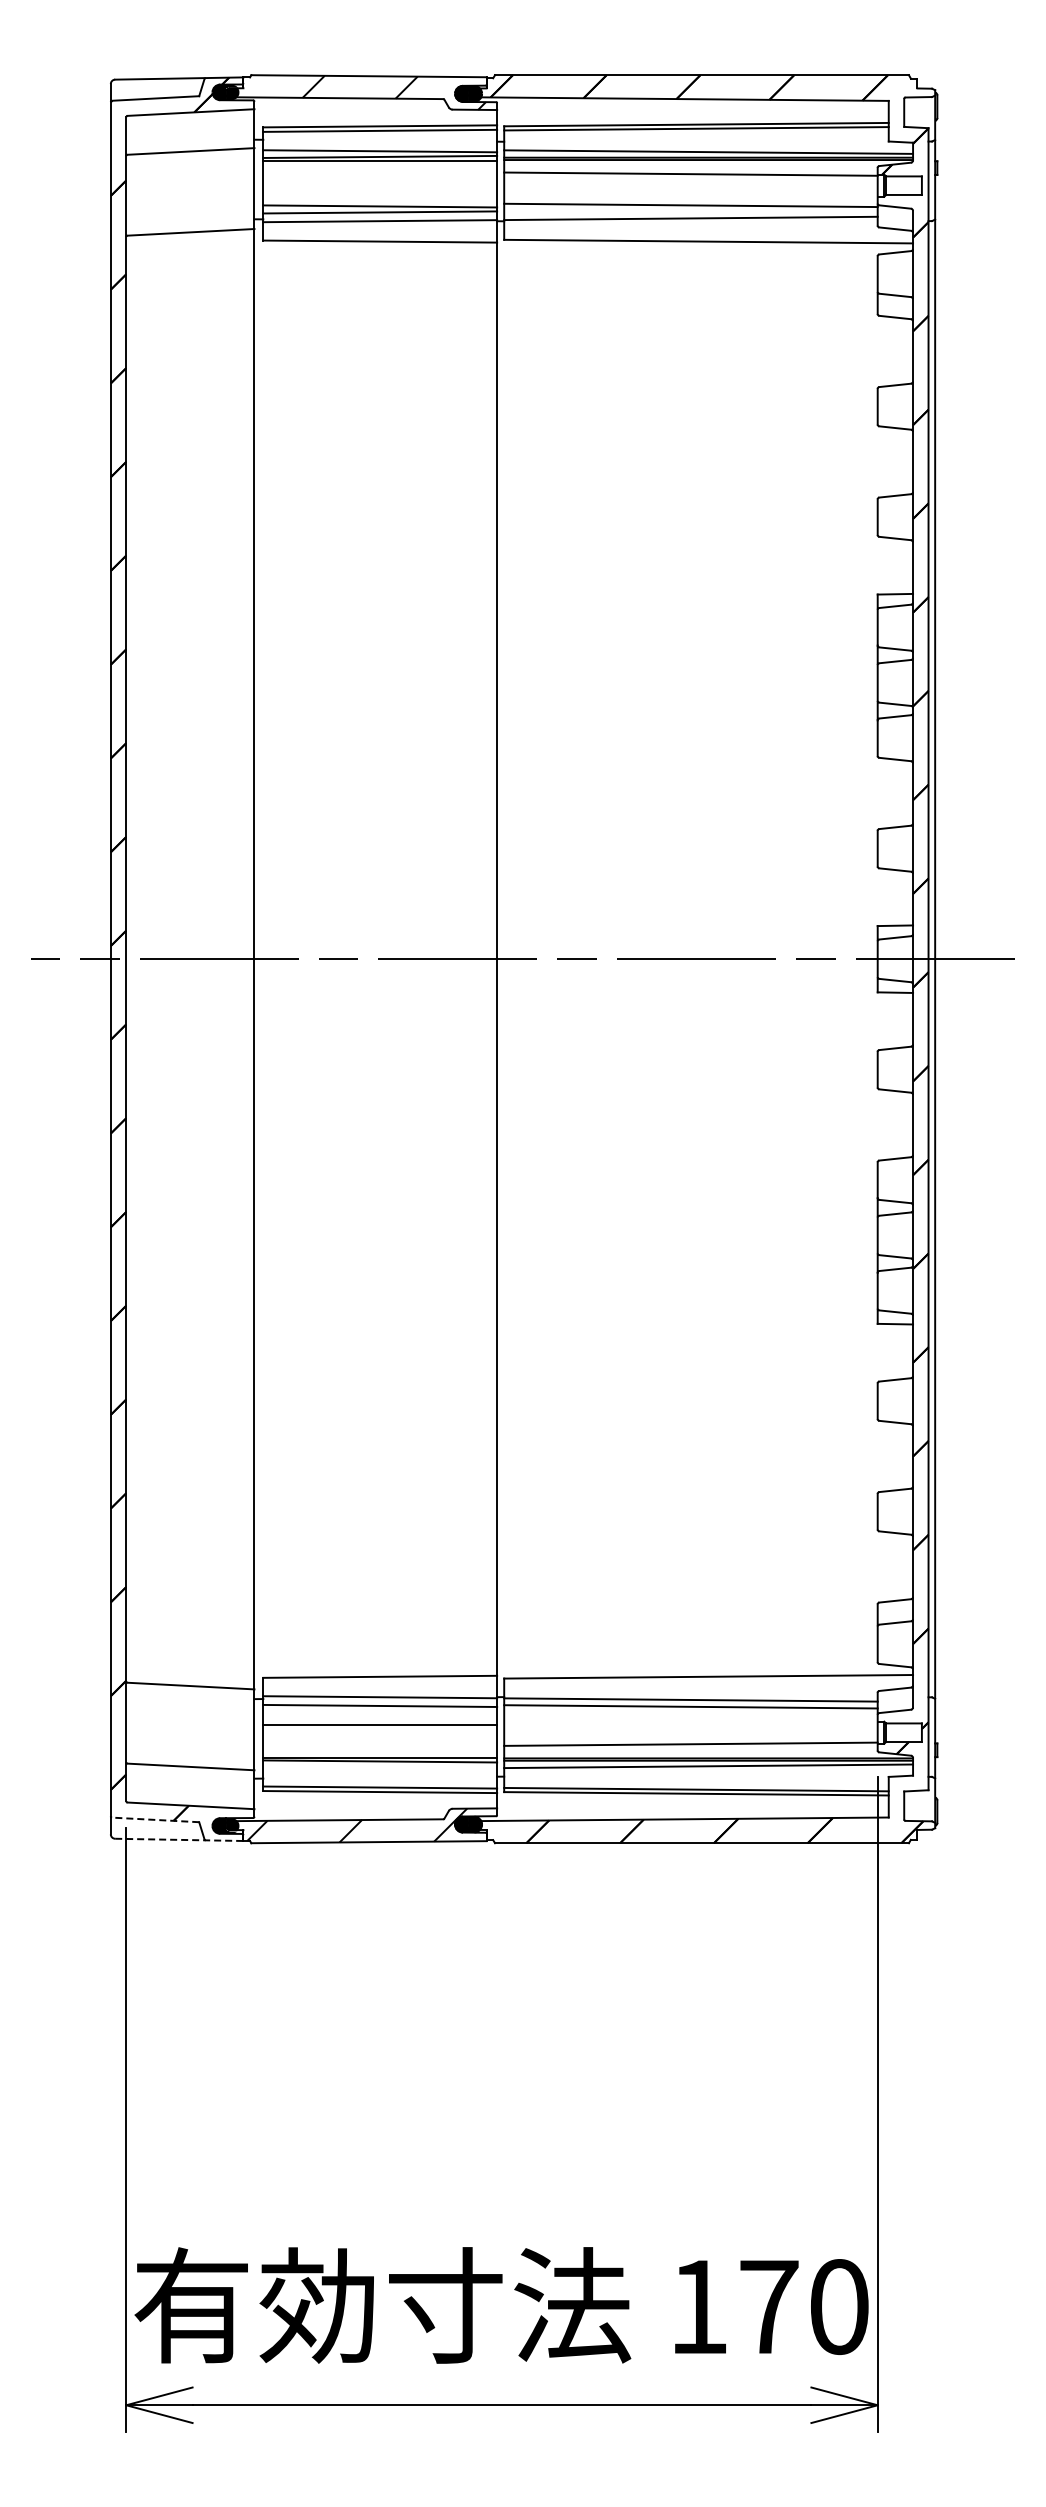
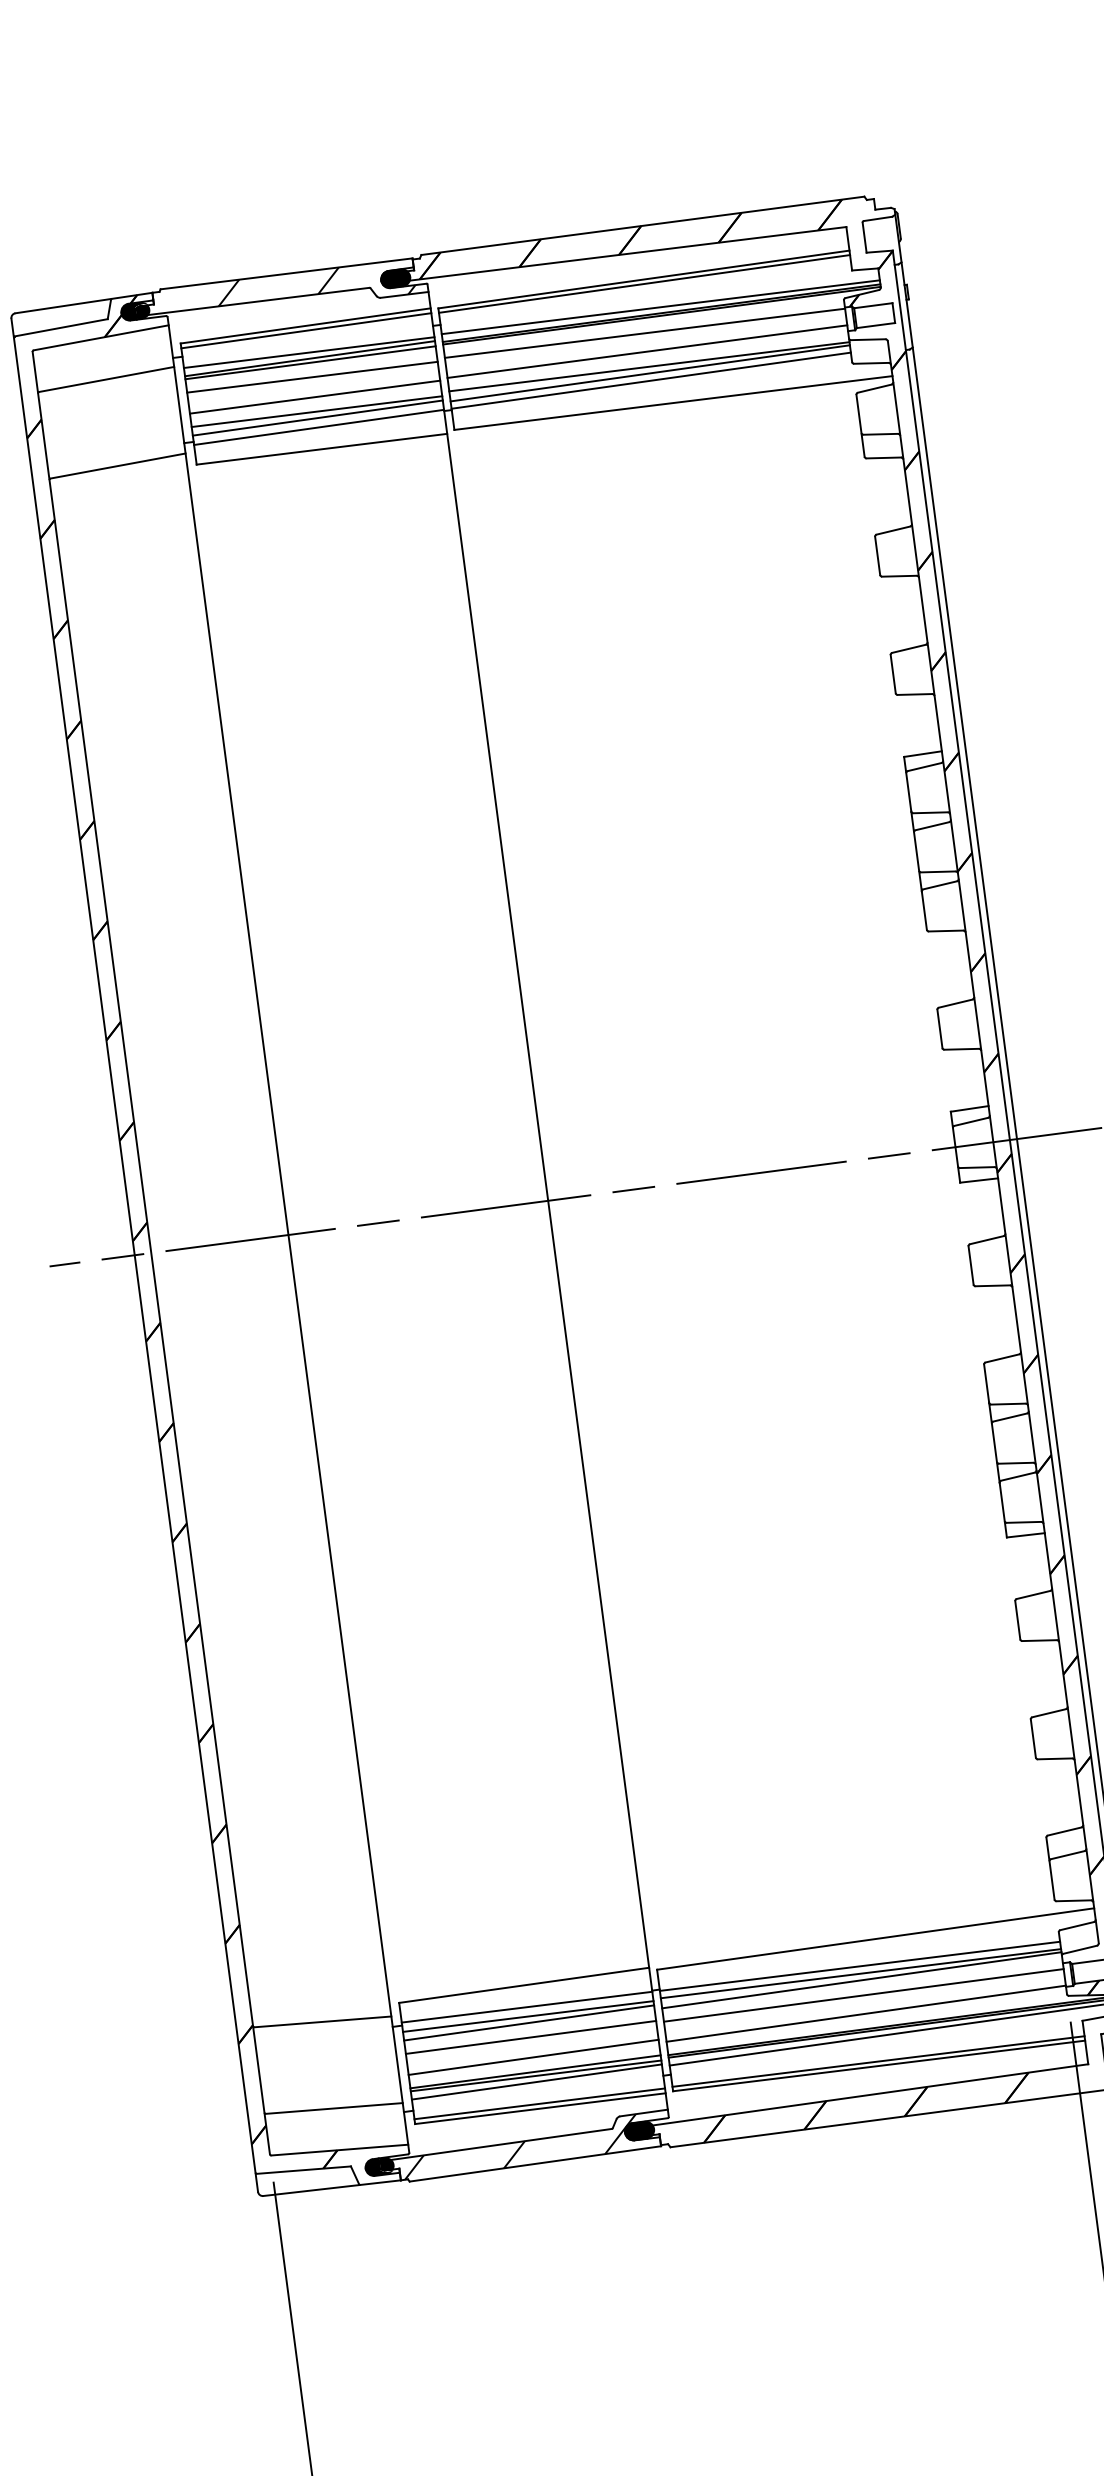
line: (380, 174) -> (312, 377), added
line: (690, 191) -> (646, 351), added
line: (380, 192) -> (315, 396), added
line: (690, 211) -> (649, 373), added
line: (380, 1711) -> (529, 2022), added
line: (690, 1712) -> (861, 1979), added
line: (690, 1727) -> (863, 1995), added
line: (380, 1744) -> (534, 2057), added
line: (380, 1767) -> (537, 2082), added
line: (155, 1819) -> (303, 2169), dashed -> solid
line: (179, 1839) -> (332, 2187), dashed -> solid

